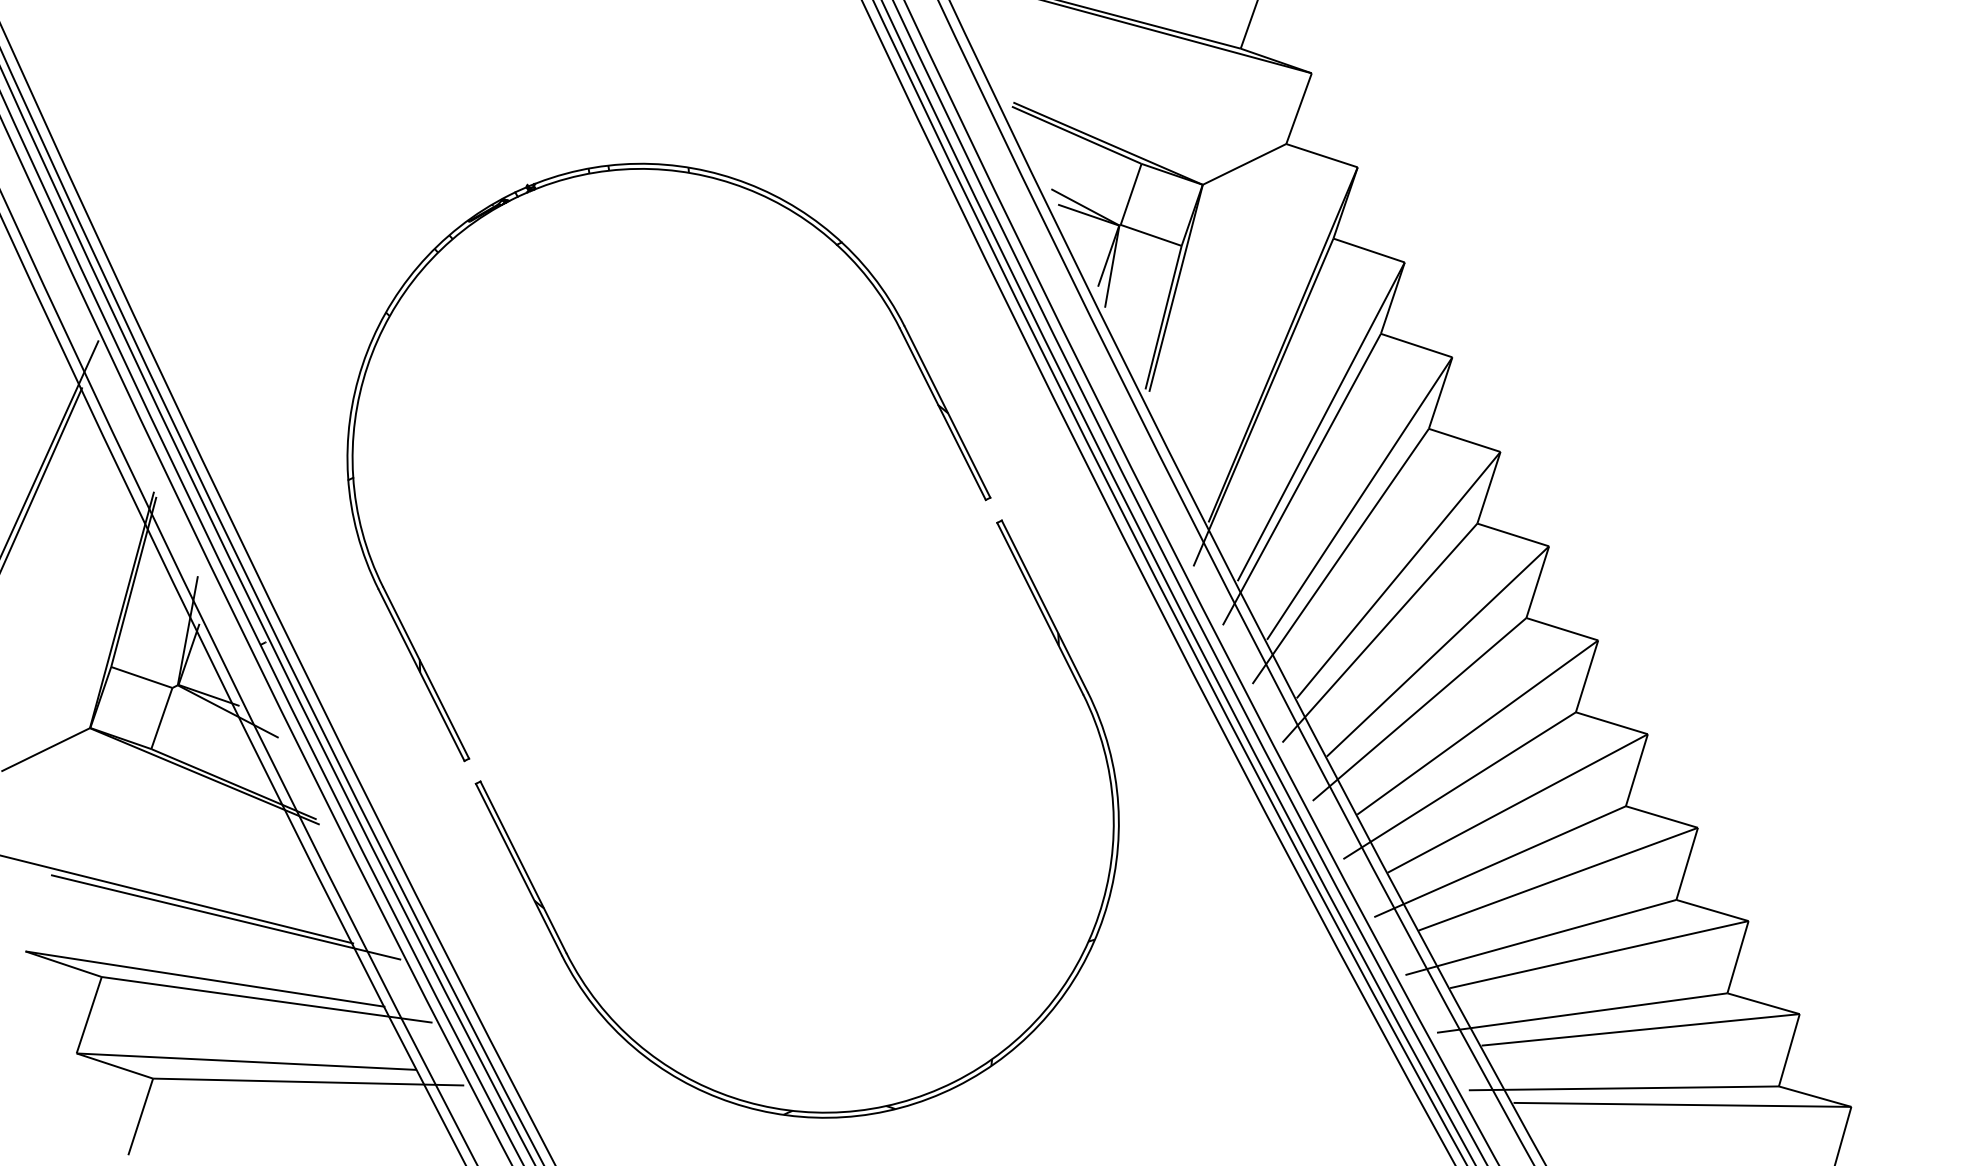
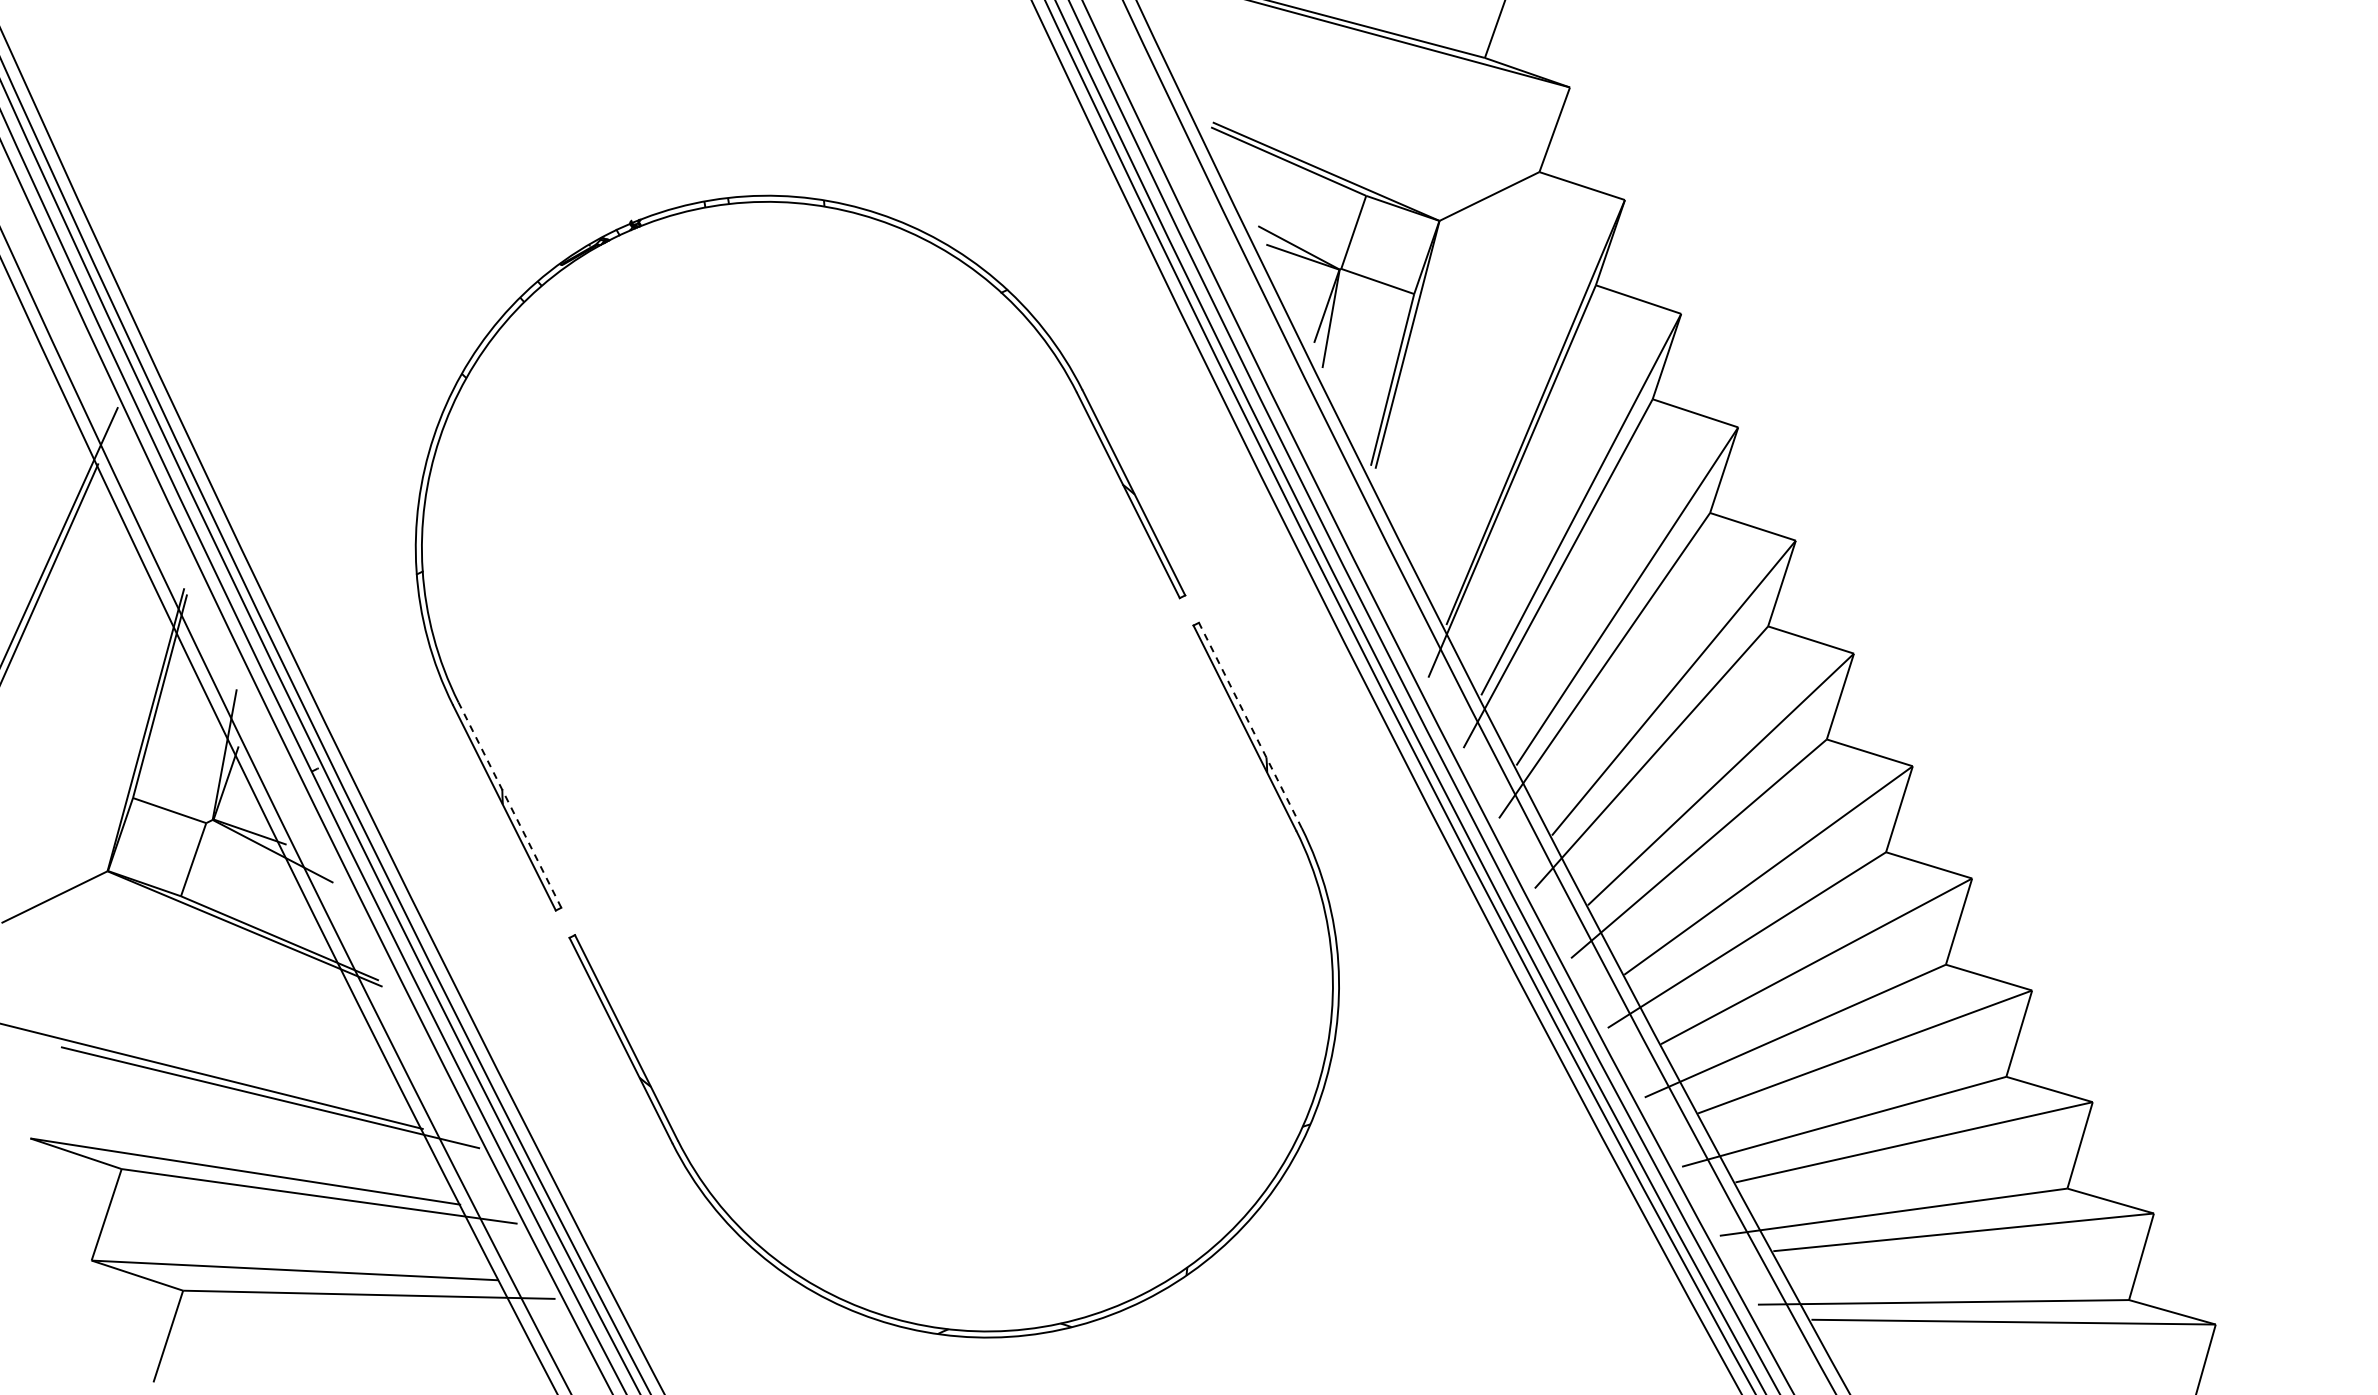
line: (1044, 606) -> (1250, 725), solid -> dashed
line: (425, 673) -> (509, 805), solid -> dashed

